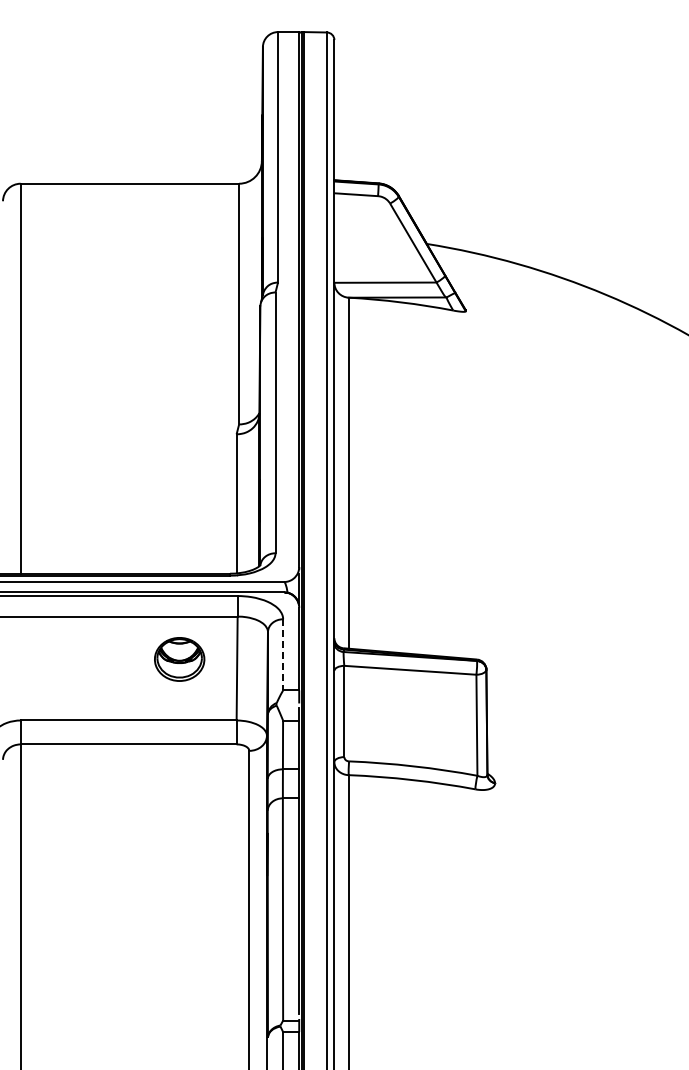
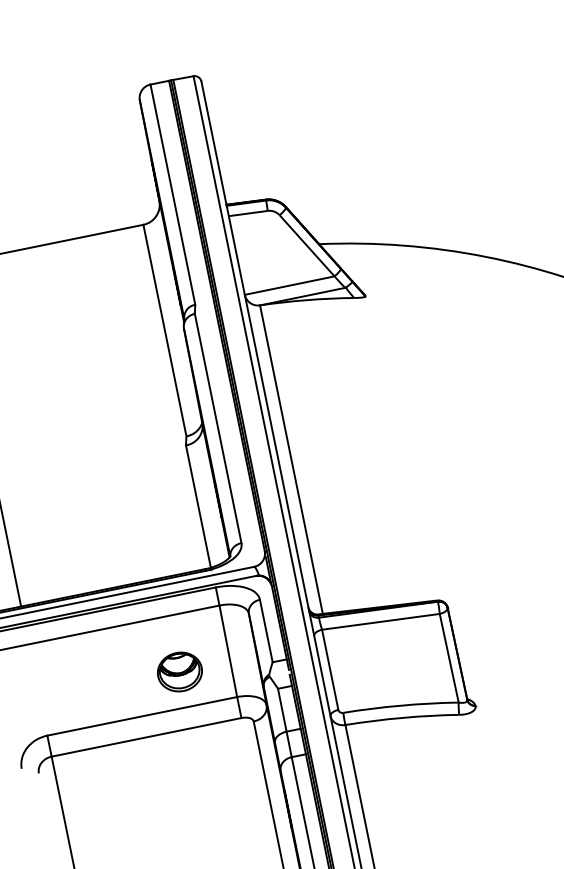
line: (283, 654) -> (266, 630), dashed -> solid
part: (179, 659) -> (179, 672), moved

